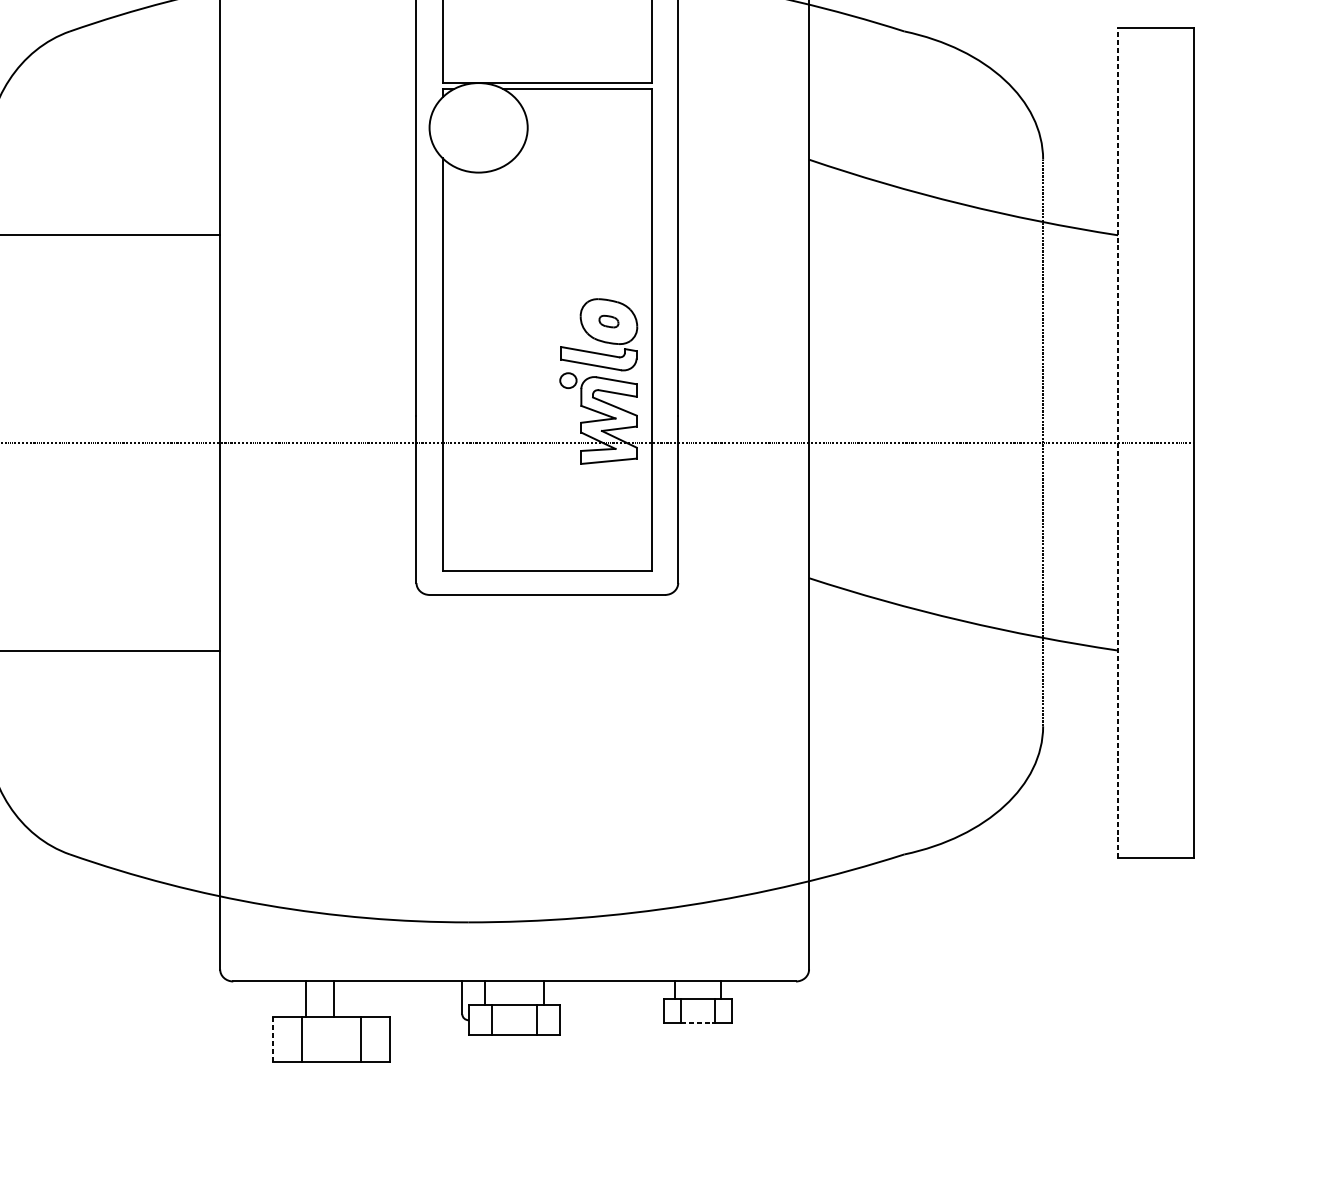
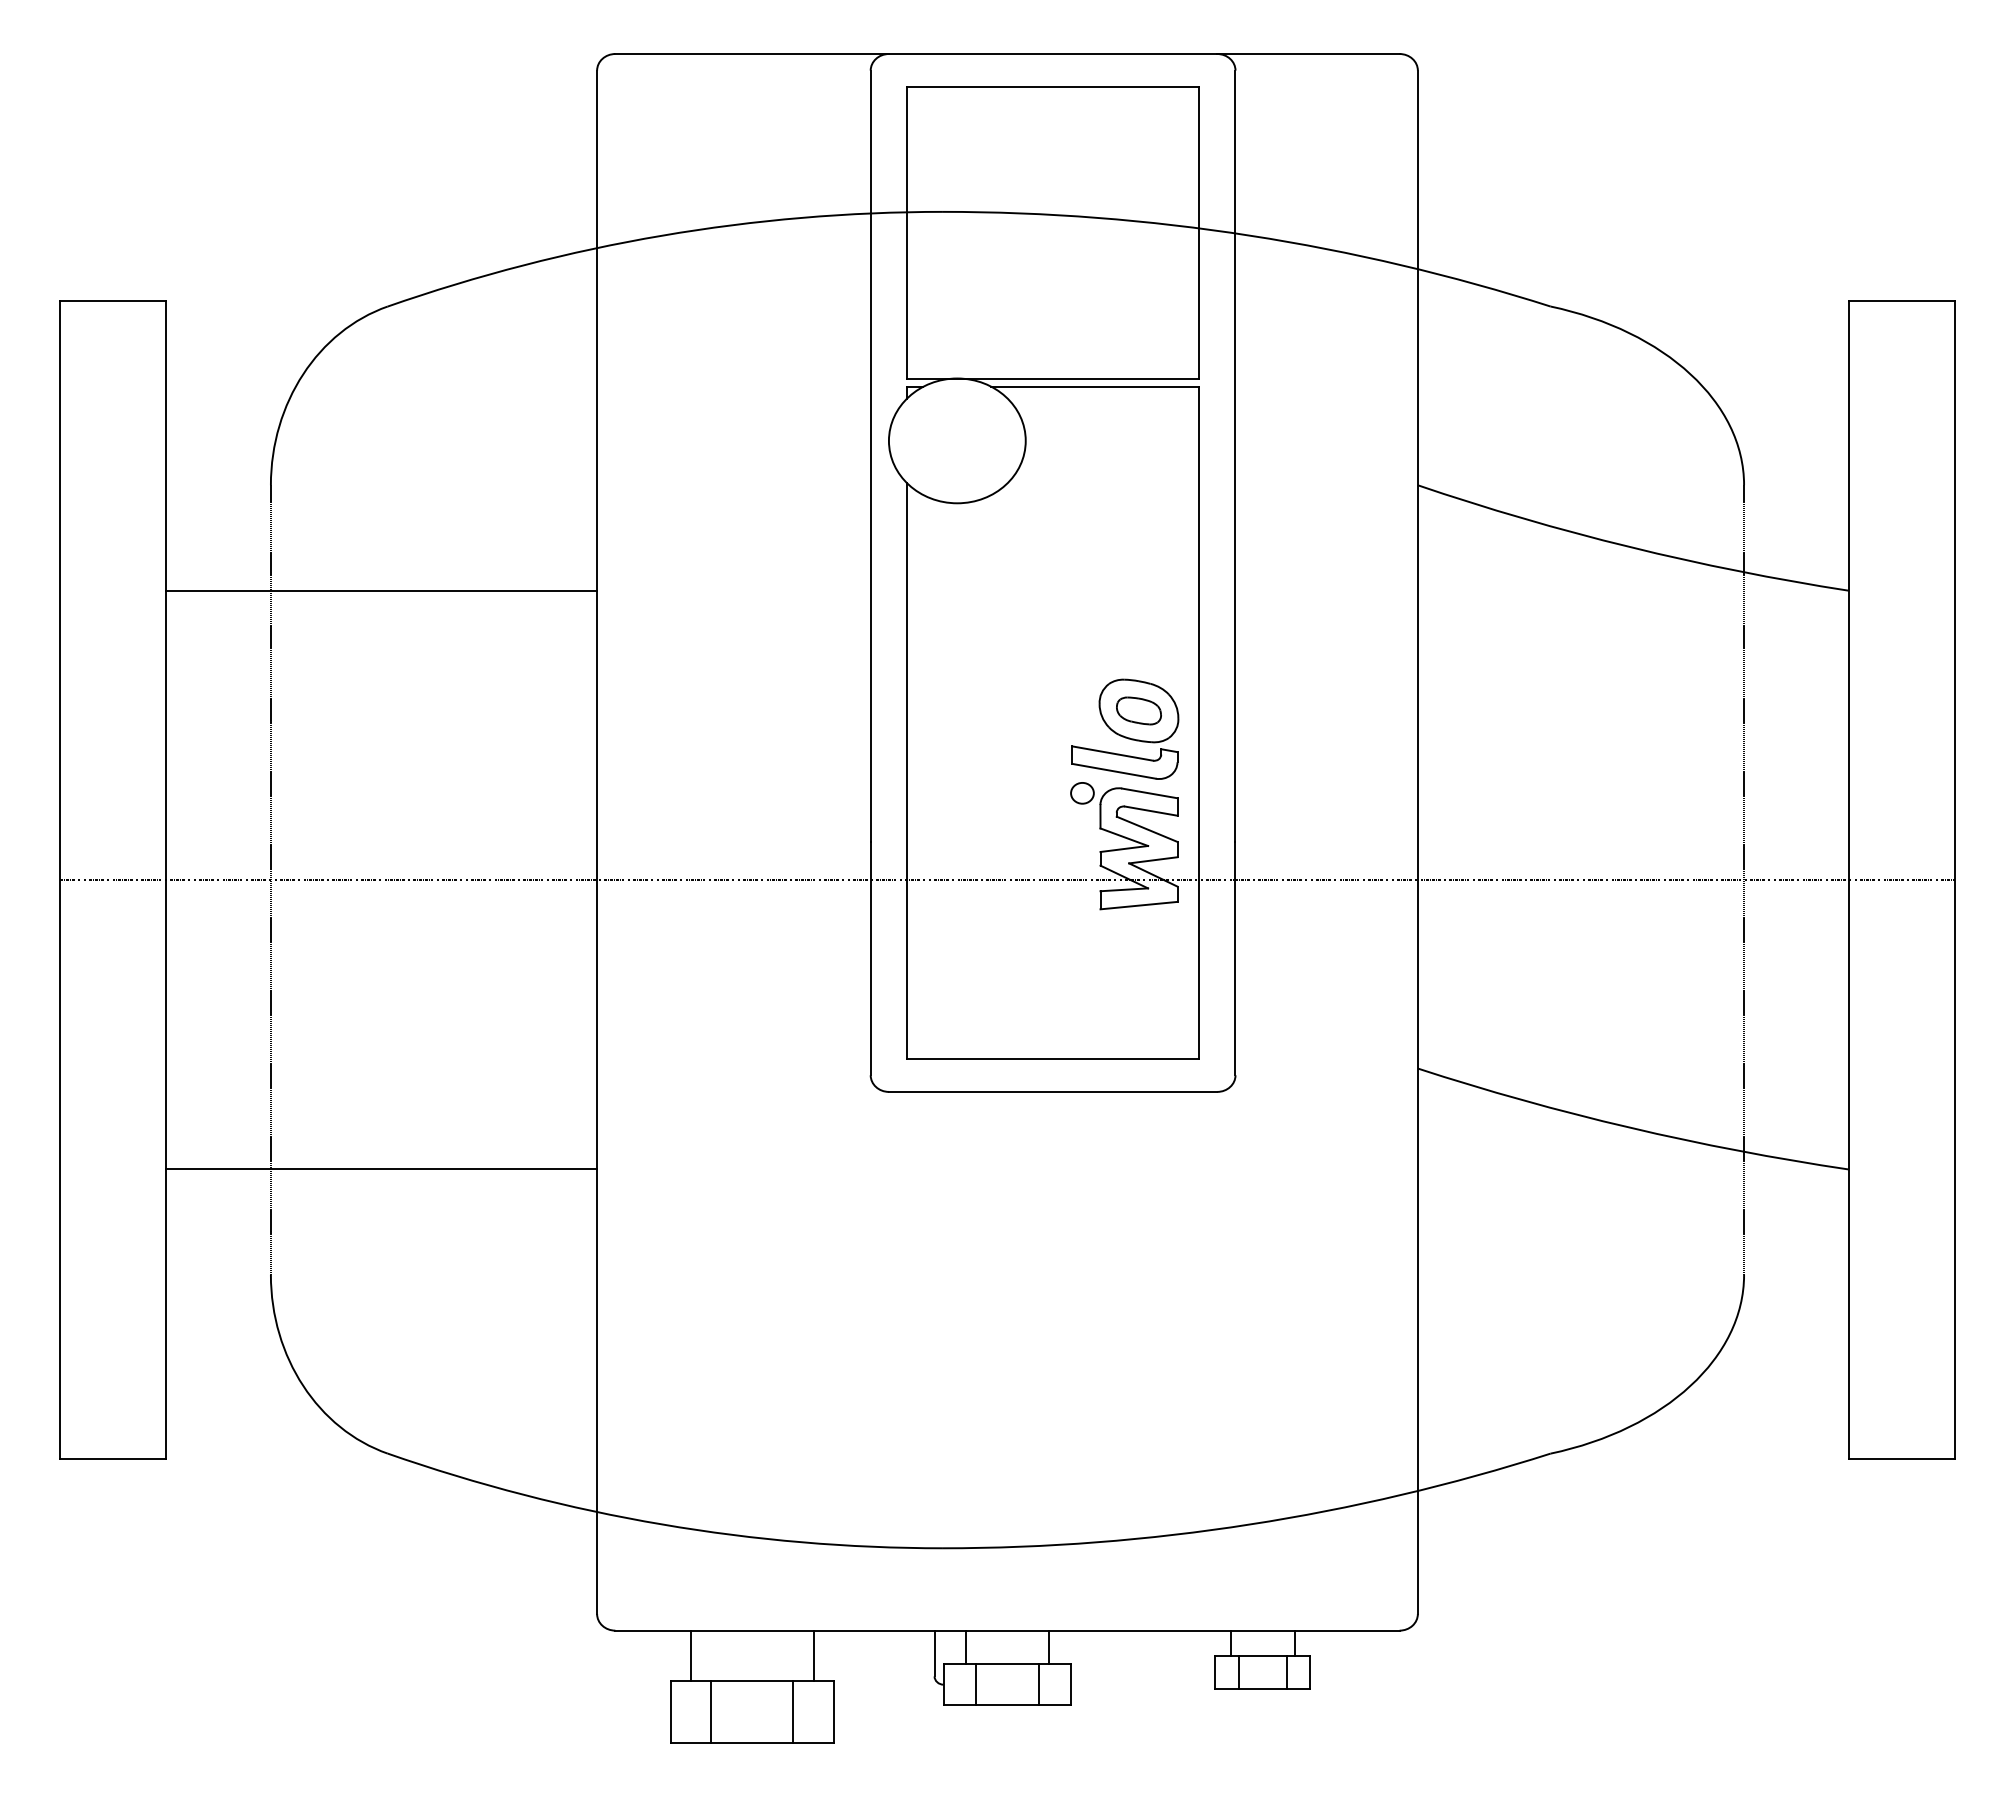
part: (608, 321) -> (1138, 710), size x1.67
line: (1118, 443) -> (1848, 880), dashed -> solid
line: (305, 999) -> (813, 1655), moved
line: (333, 999) -> (690, 1655), moved
line: (697, 1022) -> (1262, 1688), dashed -> solid
line: (272, 1040) -> (670, 1712), dashed -> solid

